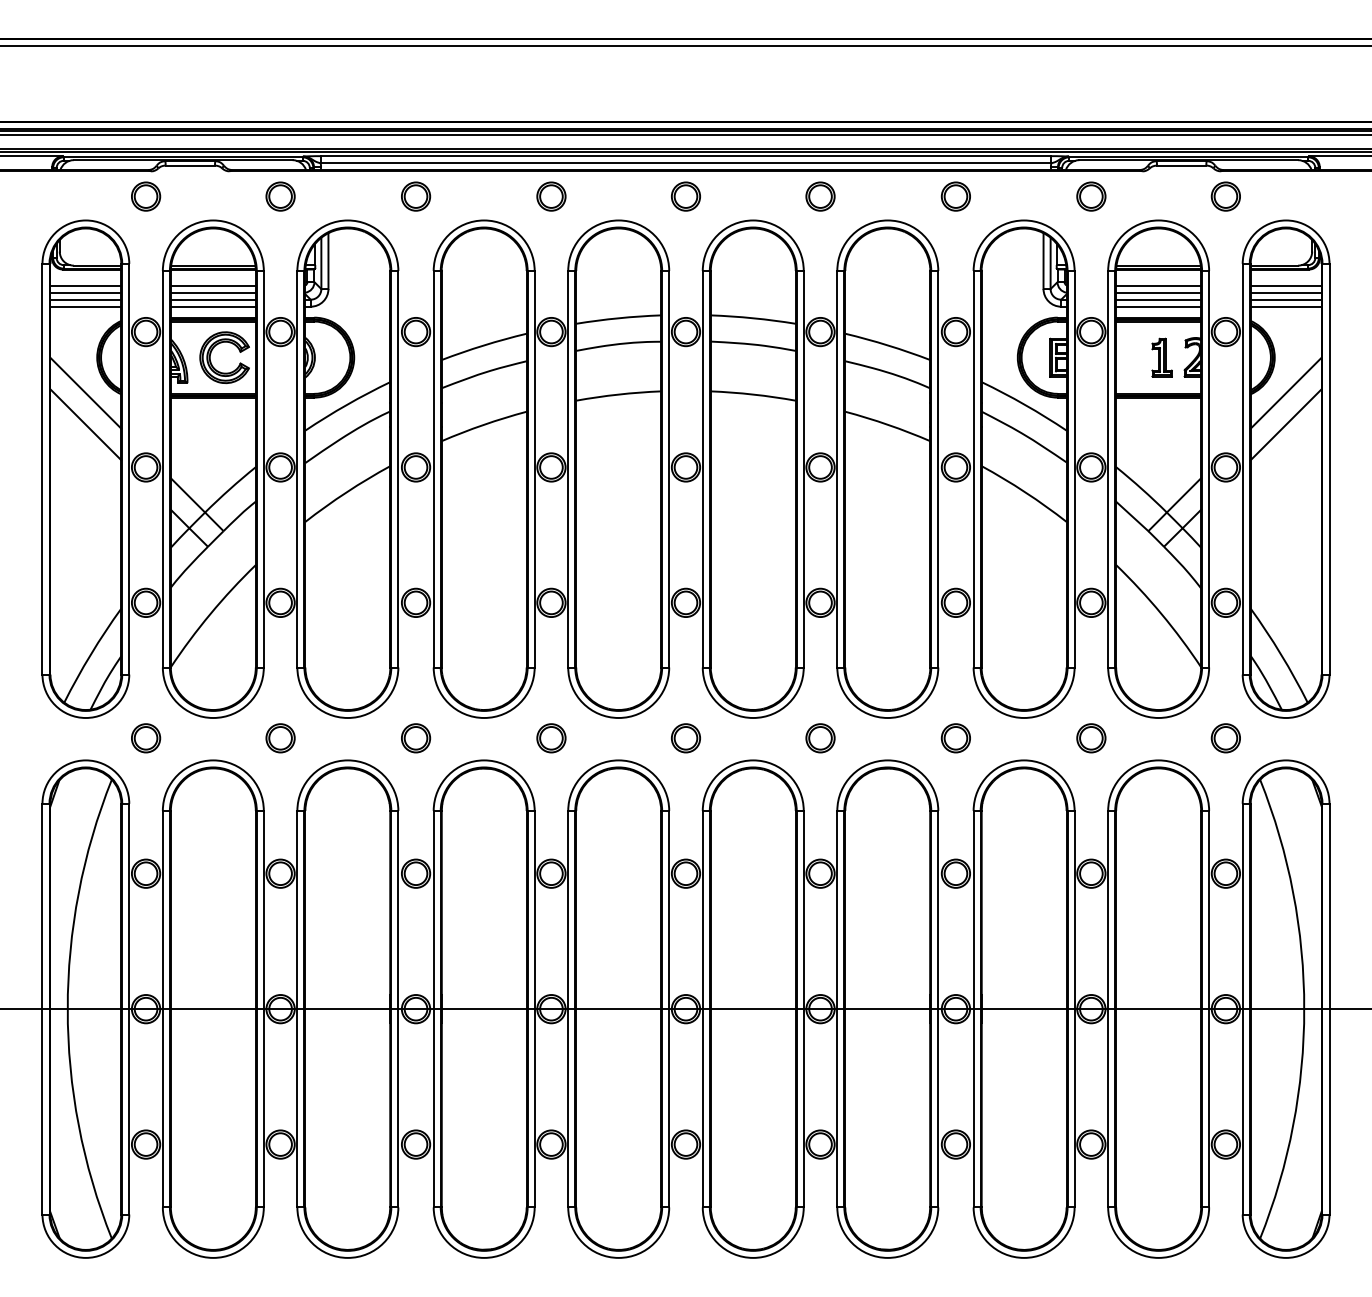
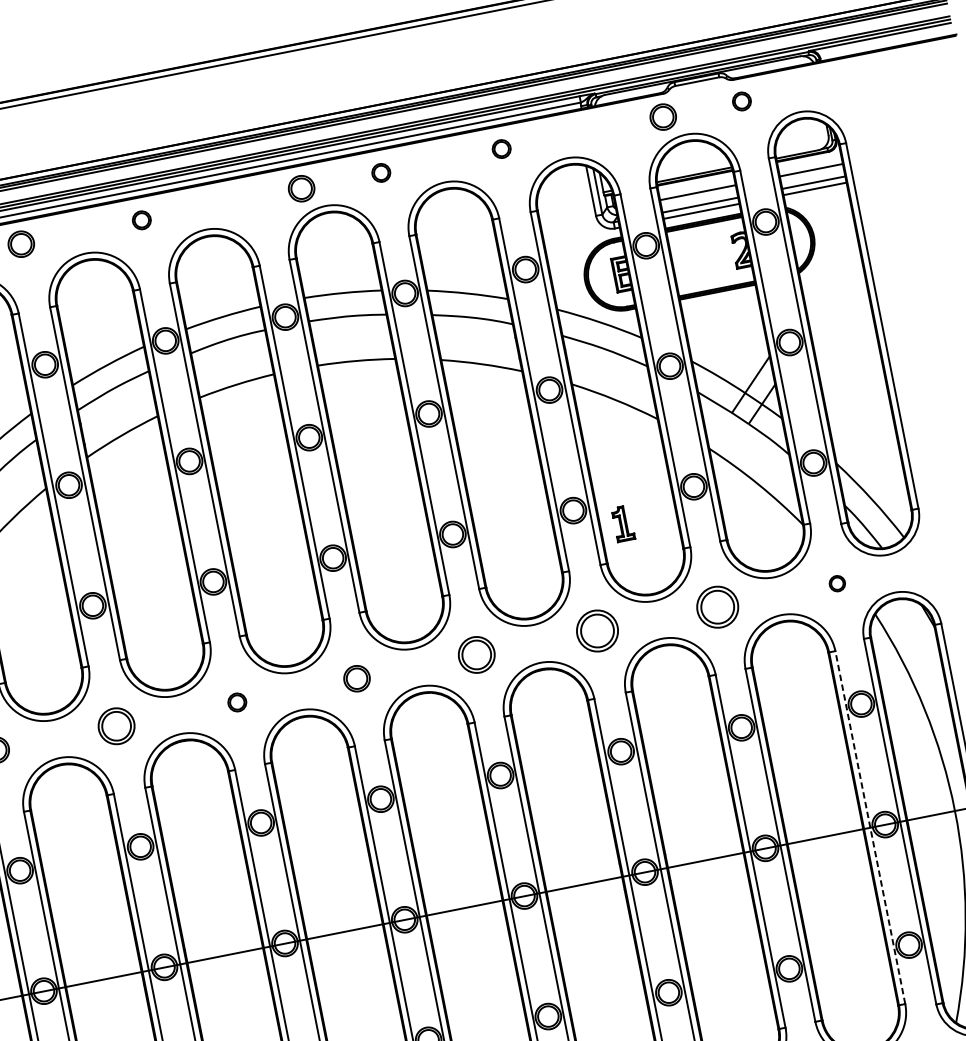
part: (551, 196) -> (141, 220), size x0.7
part: (685, 196) -> (301, 188), moved
part: (820, 196) -> (381, 172), size x0.7
part: (955, 196) -> (501, 149), size x0.7
part: (1091, 196) -> (663, 117), moved
part: (1225, 196) -> (741, 101), size x0.7
line: (1158, 292) -> (698, 198), removed
line: (1285, 292) -> (812, 176), removed
part: (1161, 357) -> (622, 523), moved
line: (1285, 392) -> (829, 265), removed
line: (1285, 424) -> (835, 293), removed
part: (416, 738) -> (117, 726), size x1.4
part: (551, 738) -> (237, 702), size x0.7
part: (820, 738) -> (476, 655), size x1.4
part: (955, 738) -> (596, 631), size x1.6
part: (1091, 738) -> (717, 607), size x1.6
part: (1225, 738) -> (837, 583), size x0.6
line: (1209, 1008) -> (870, 826), solid -> dashed

